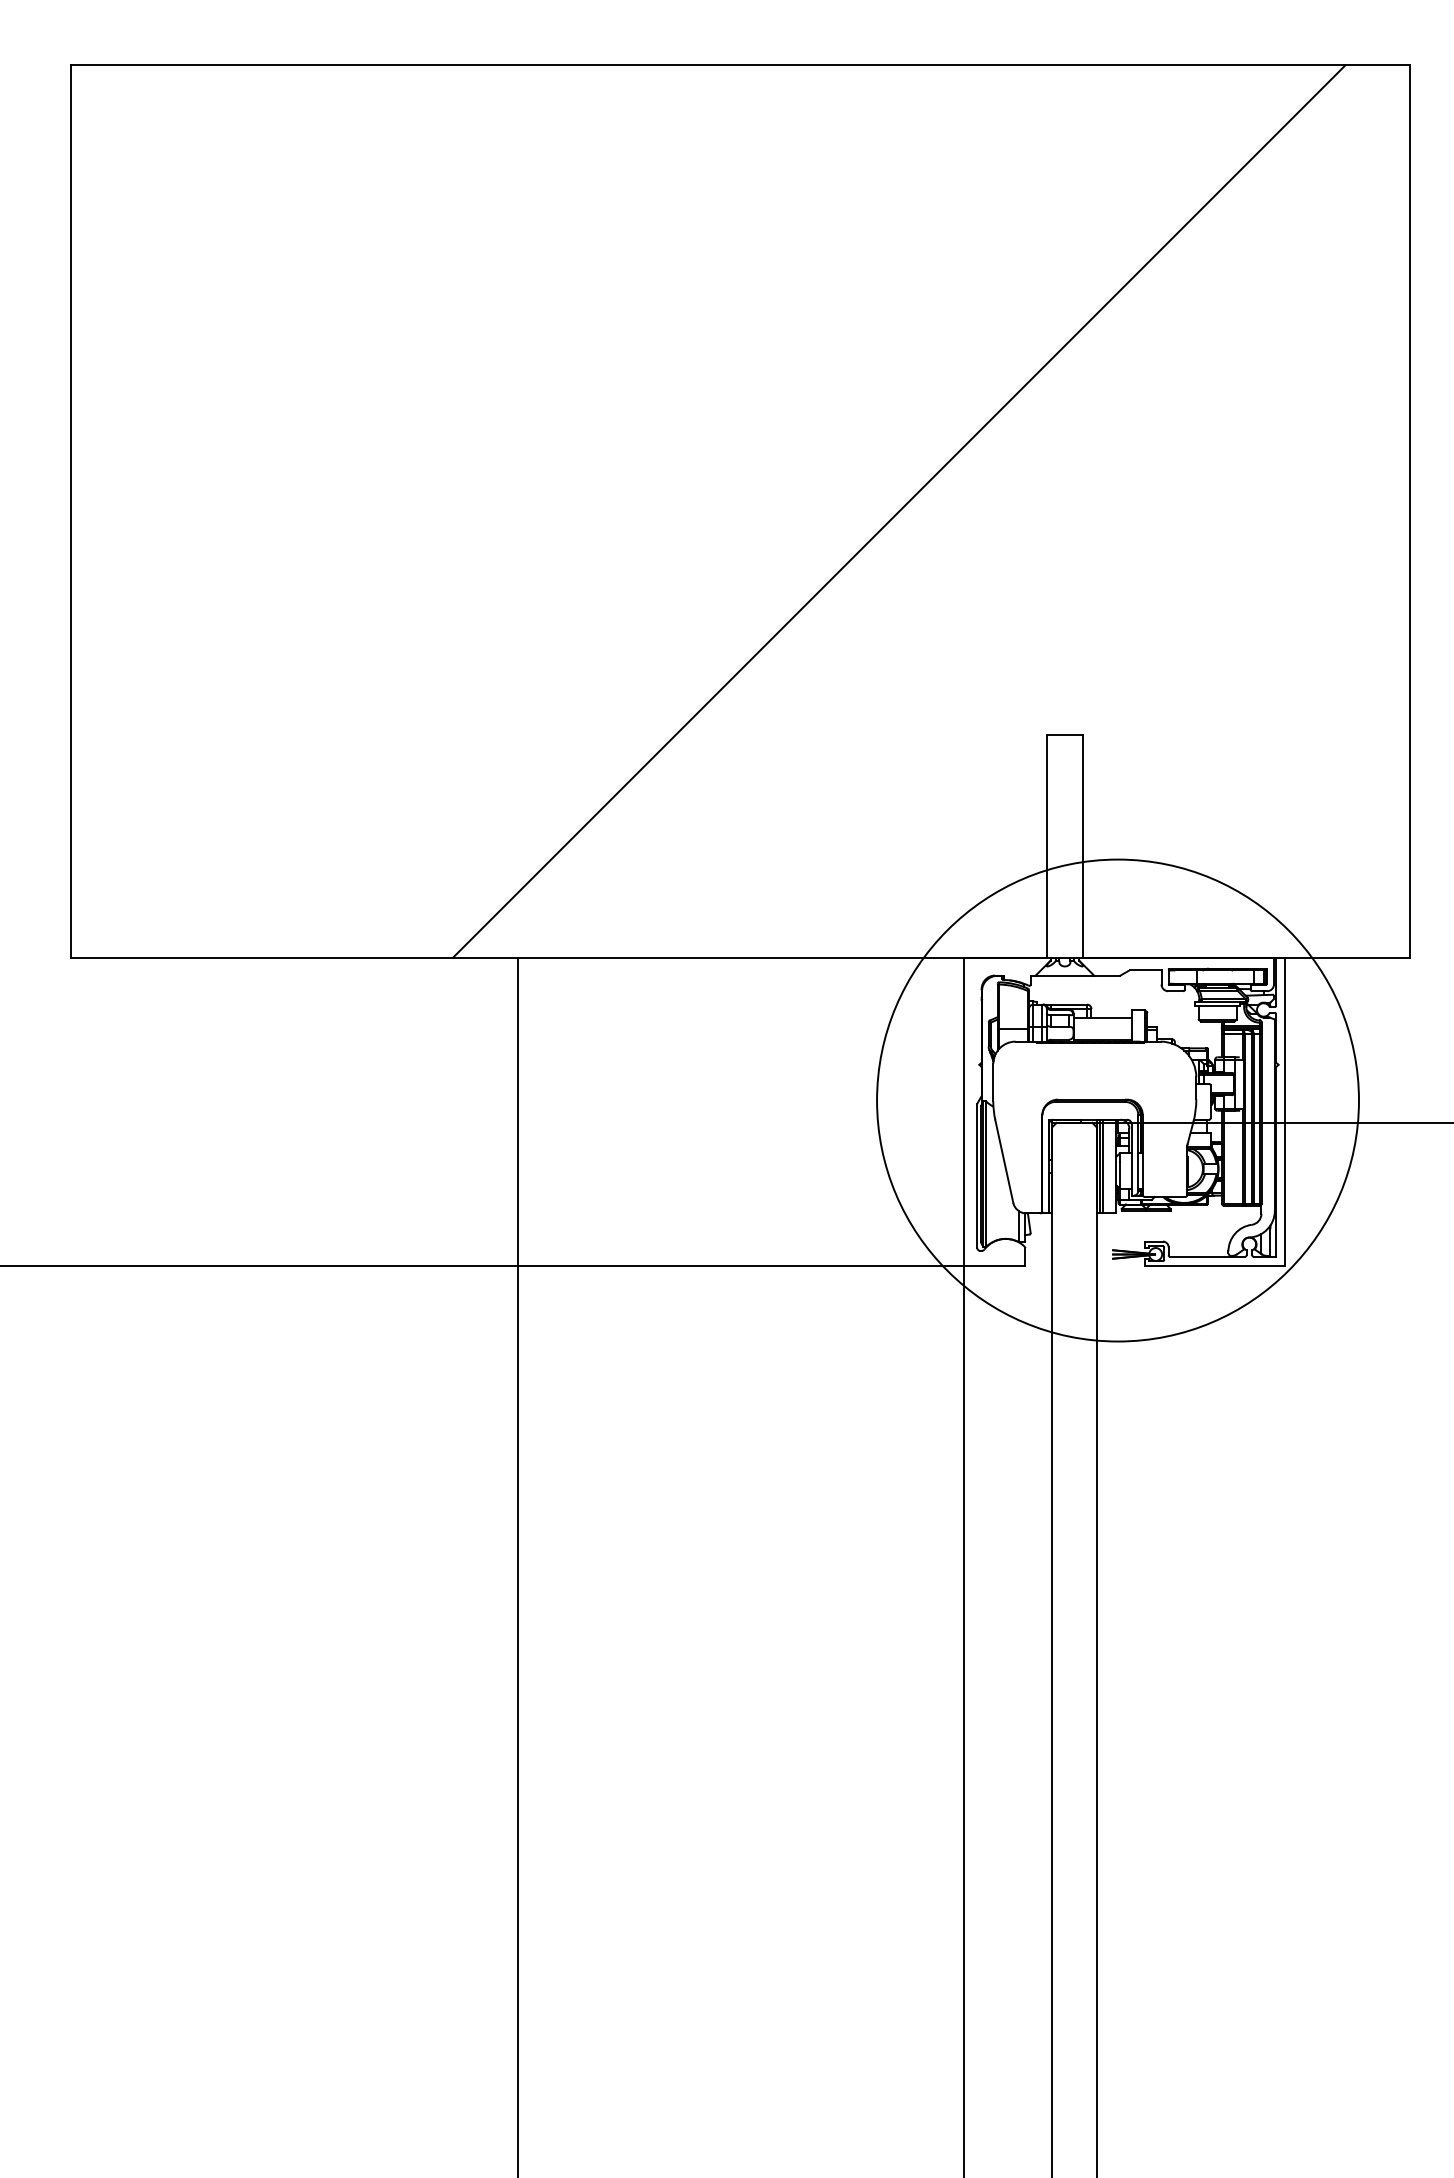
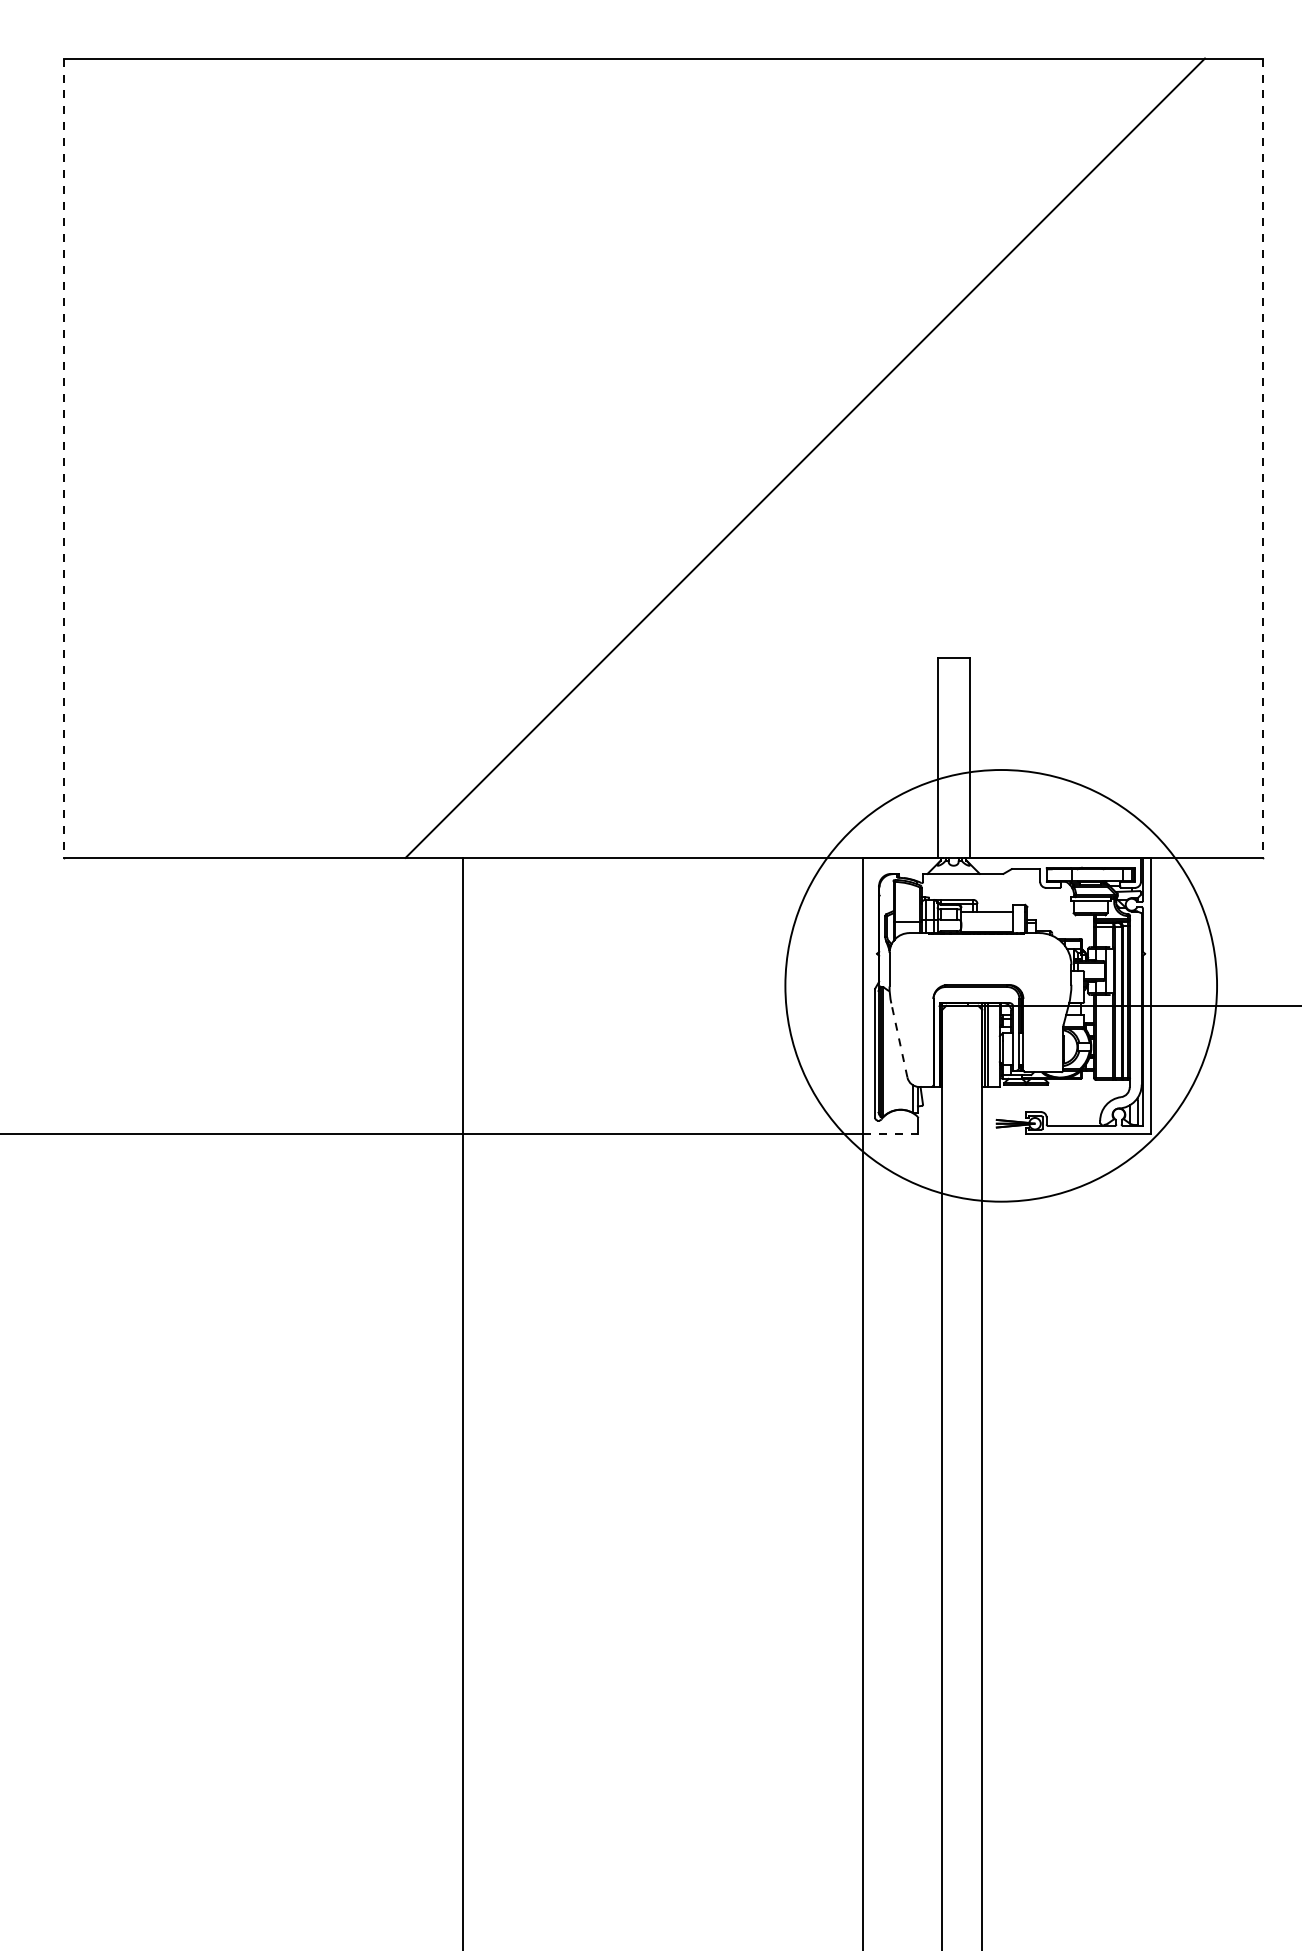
line: (71, 511) -> (63, 458), solid -> dashed
line: (1409, 511) -> (1262, 458), solid -> dashed
line: (1004, 1161) -> (899, 1040), solid -> dashed
line: (994, 1265) -> (890, 1133), solid -> dashed

